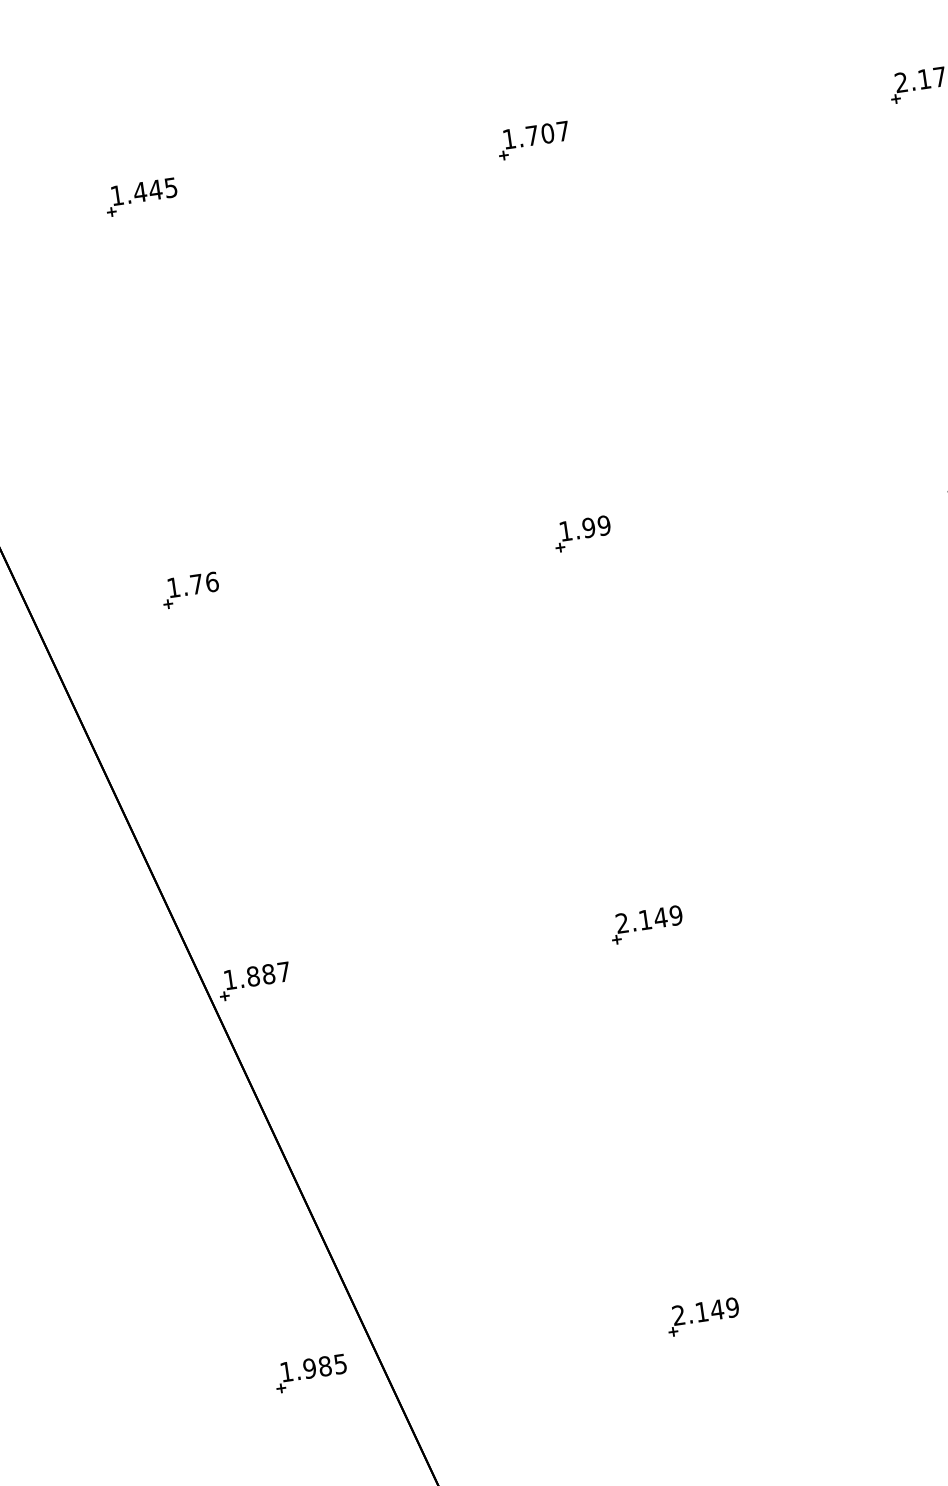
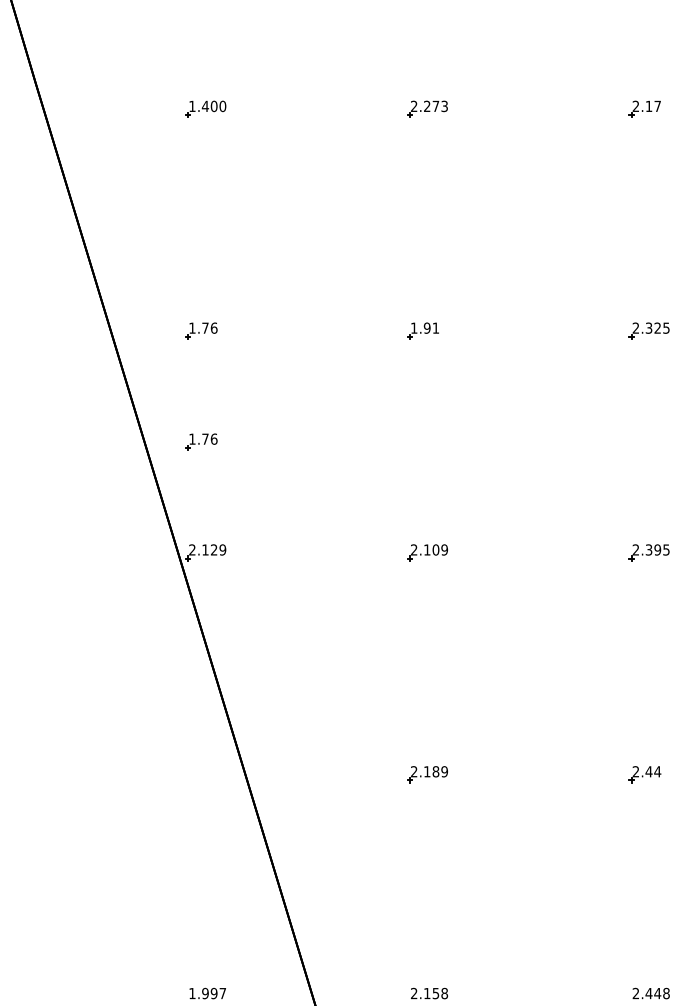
text: (536, 135) -> (429, 106), 1.707 -> 2.273
text: (163, 189) -> (218, 106), 1.445 -> 1.400
text: (603, 524) -> (435, 327), 1.99 -> 1.91
part: (218, 785) -> (201, 441), added
text: (659, 916) -> (435, 549), 2.149 -> 2.109
text: (256, 975) -> (207, 549), 1.887 -> 2.129
text: (716, 1309) -> (435, 771), 2.149 -> 2.189
part: (310, 1373) -> (205, 774), removed

